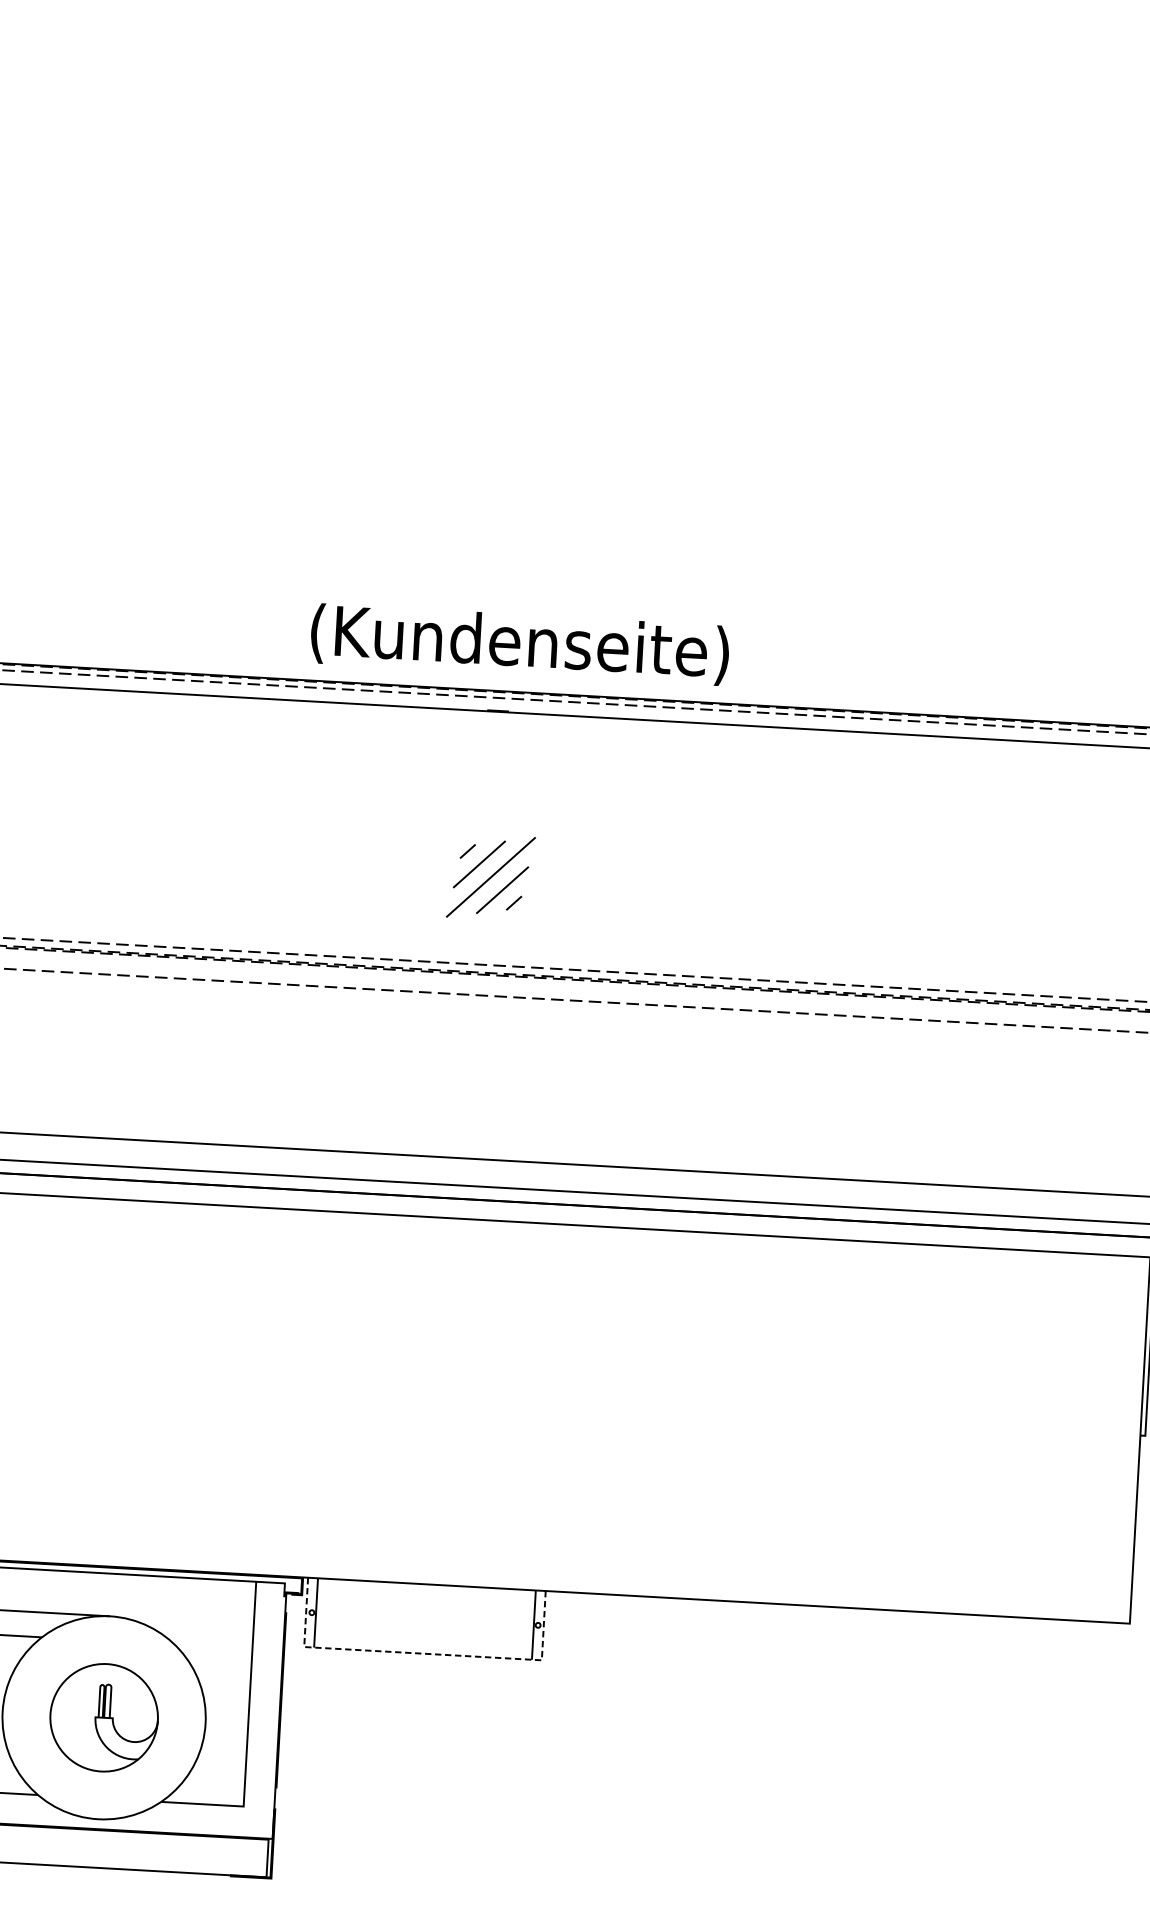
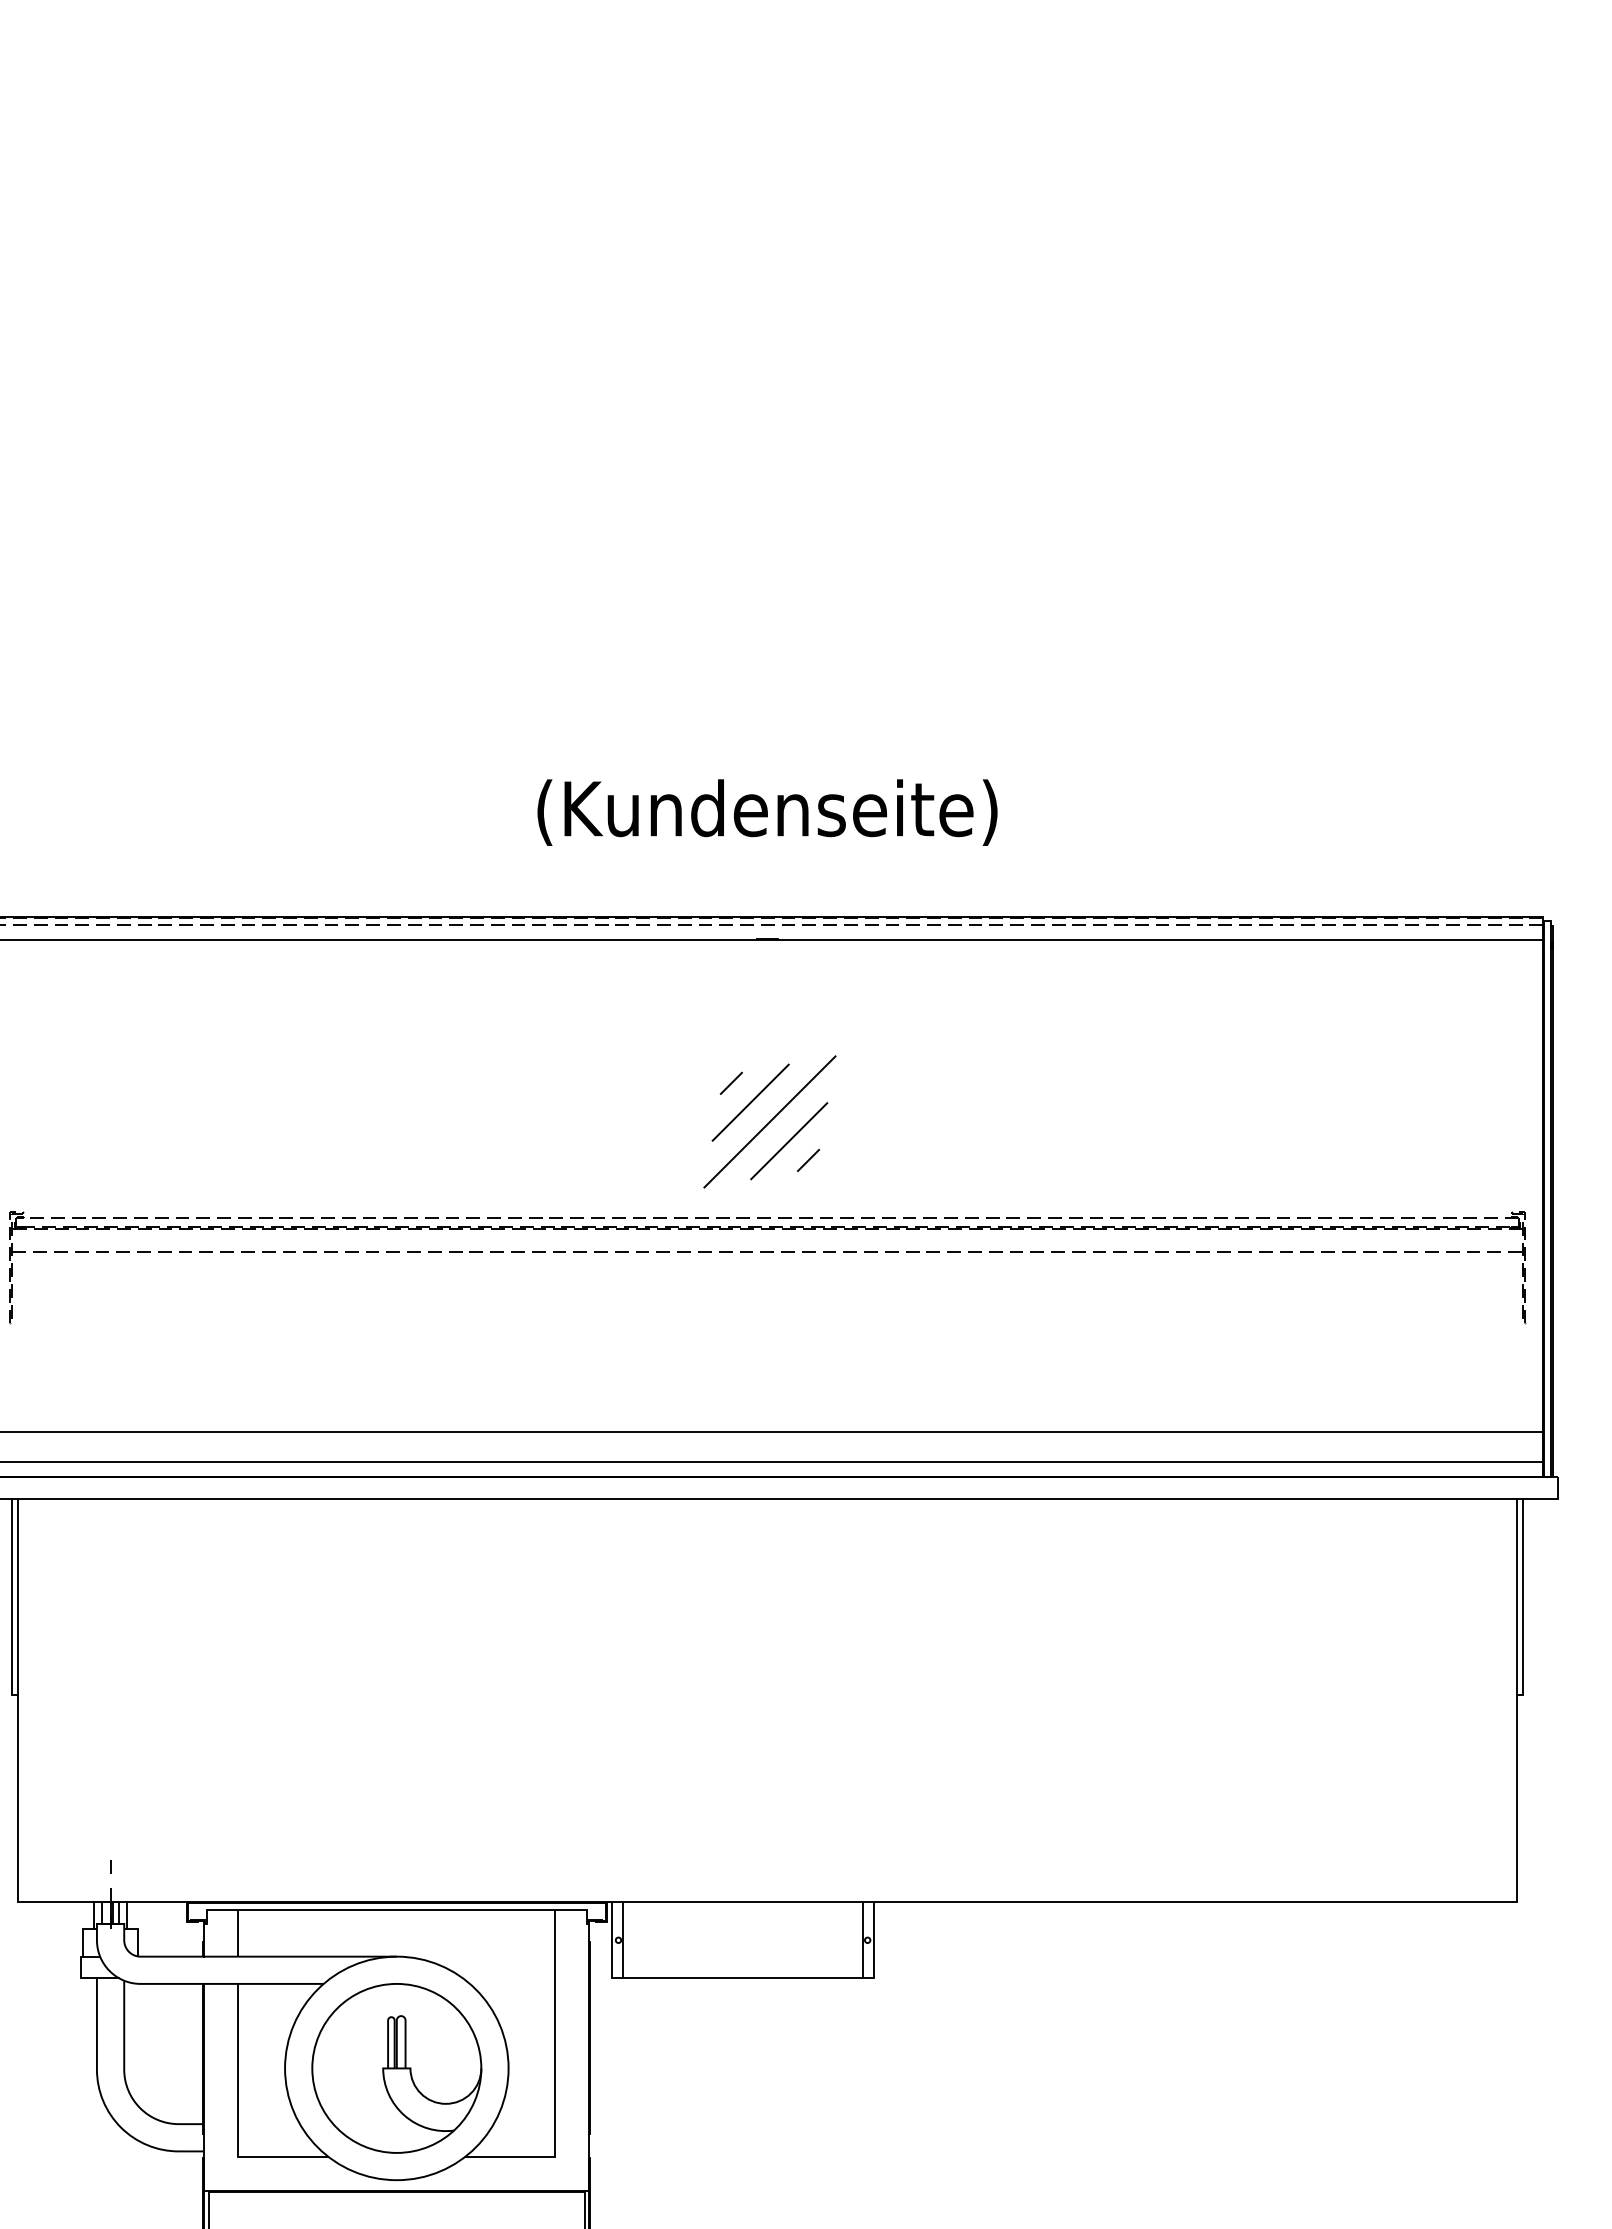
text: (519, 644) -> (767, 812), moved
part: (490, 876) -> (769, 1121), size x1.43
line: (423, 1653) -> (743, 1978), dashed -> solid
part: (103, 1717) -> (396, 2068), size x1.43

